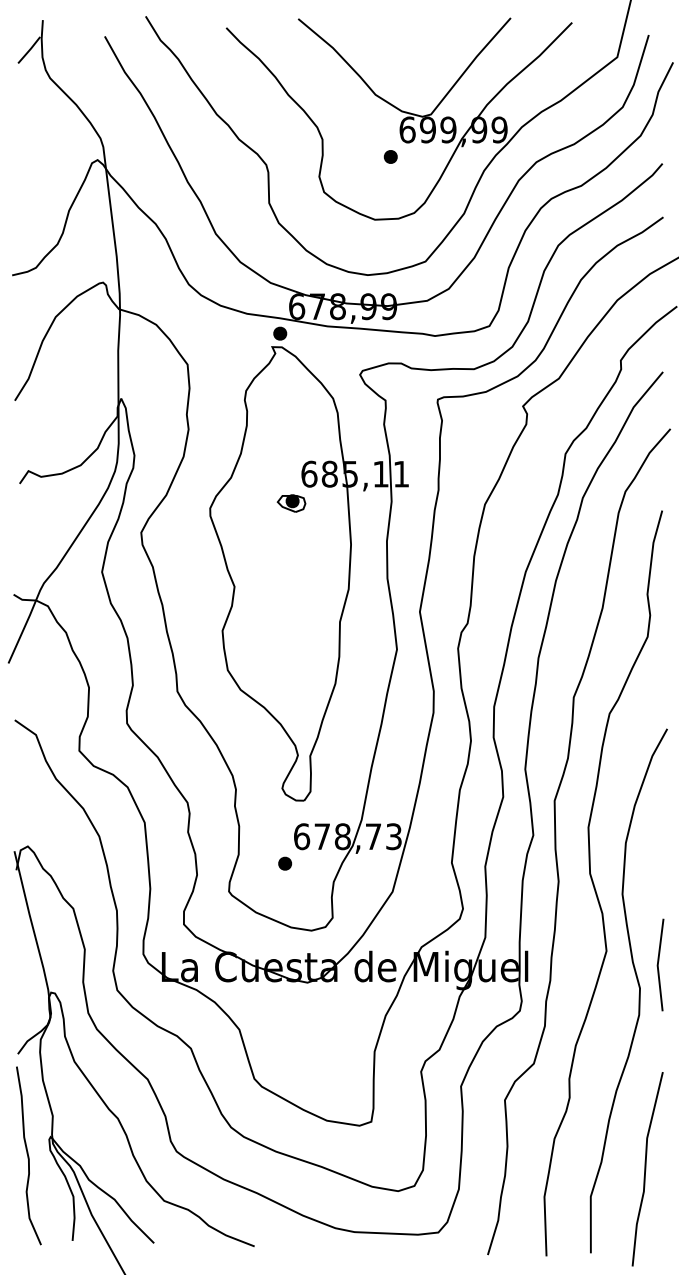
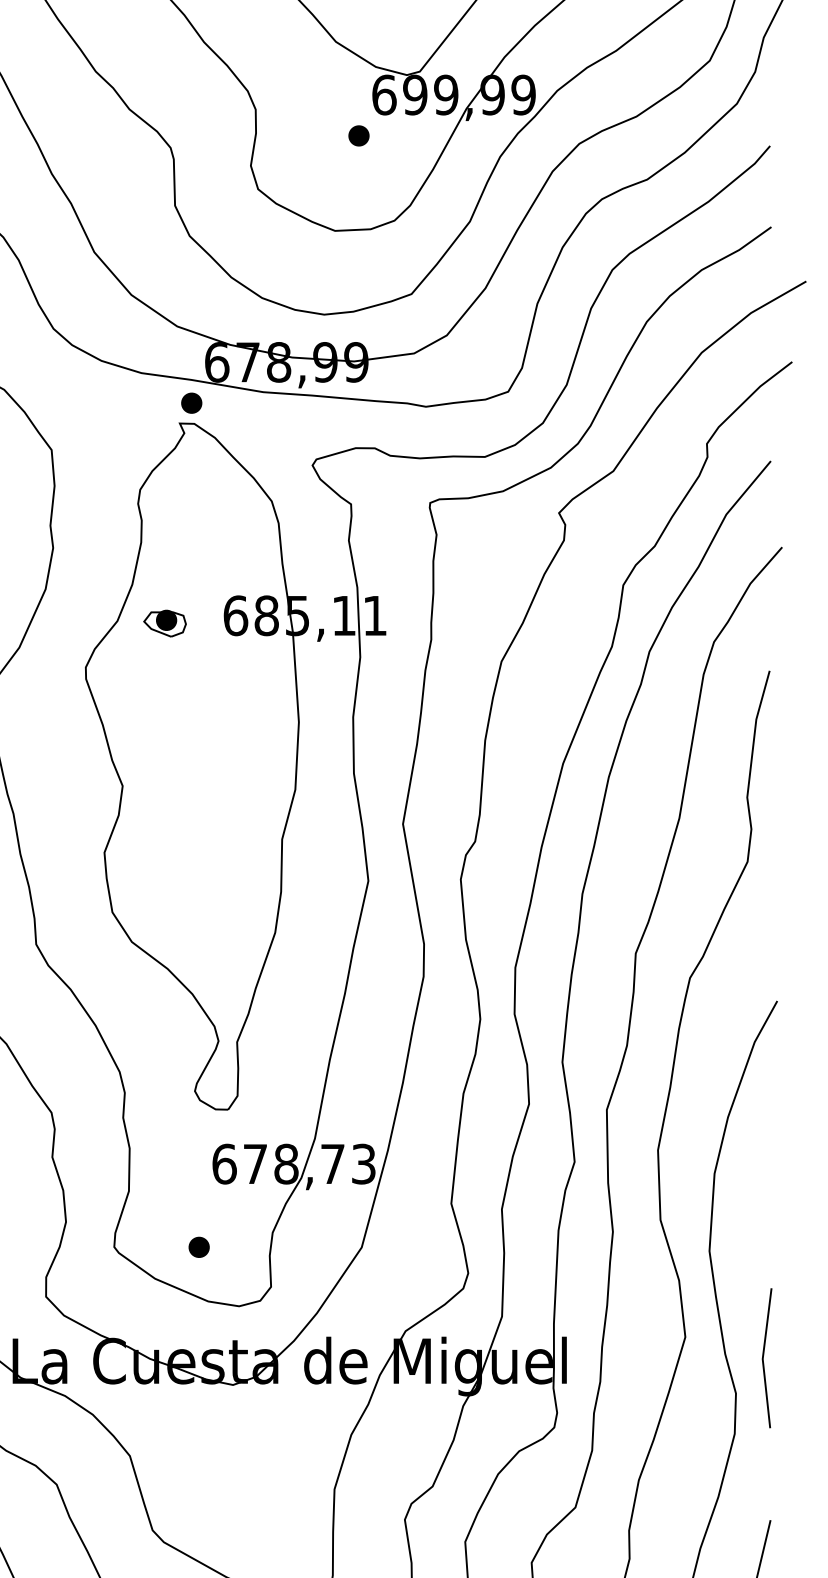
part: (291, 503) -> (164, 623), moved
part: (284, 863) -> (198, 1247), moved

